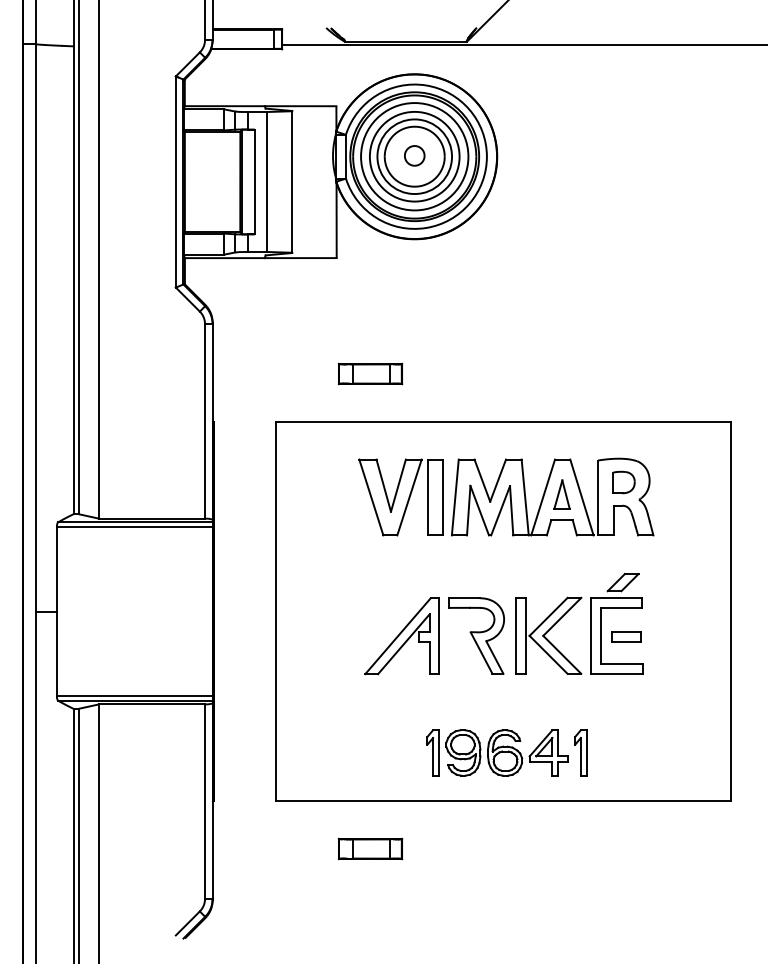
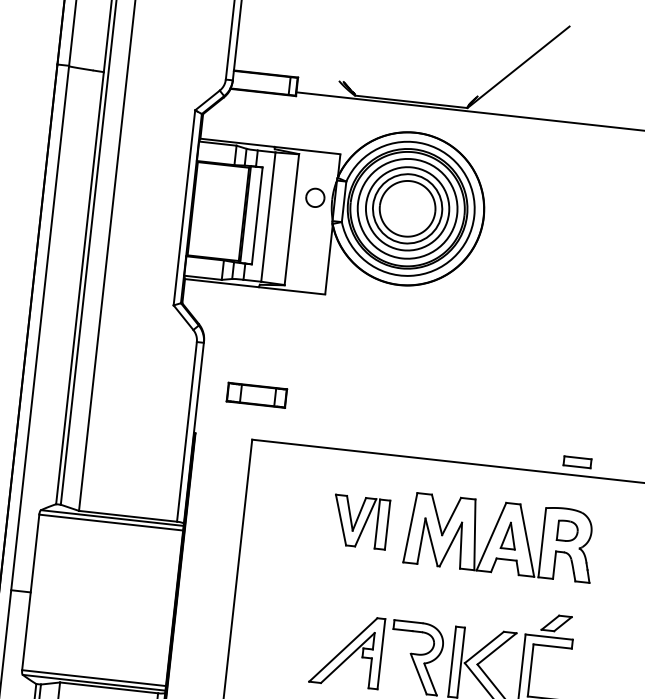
part: (414, 155) -> (315, 197), moved
part: (370, 373) -> (256, 394), moved
part: (400, 497) -> (359, 522), size x0.7
part: (626, 636) -> (577, 462), moved

